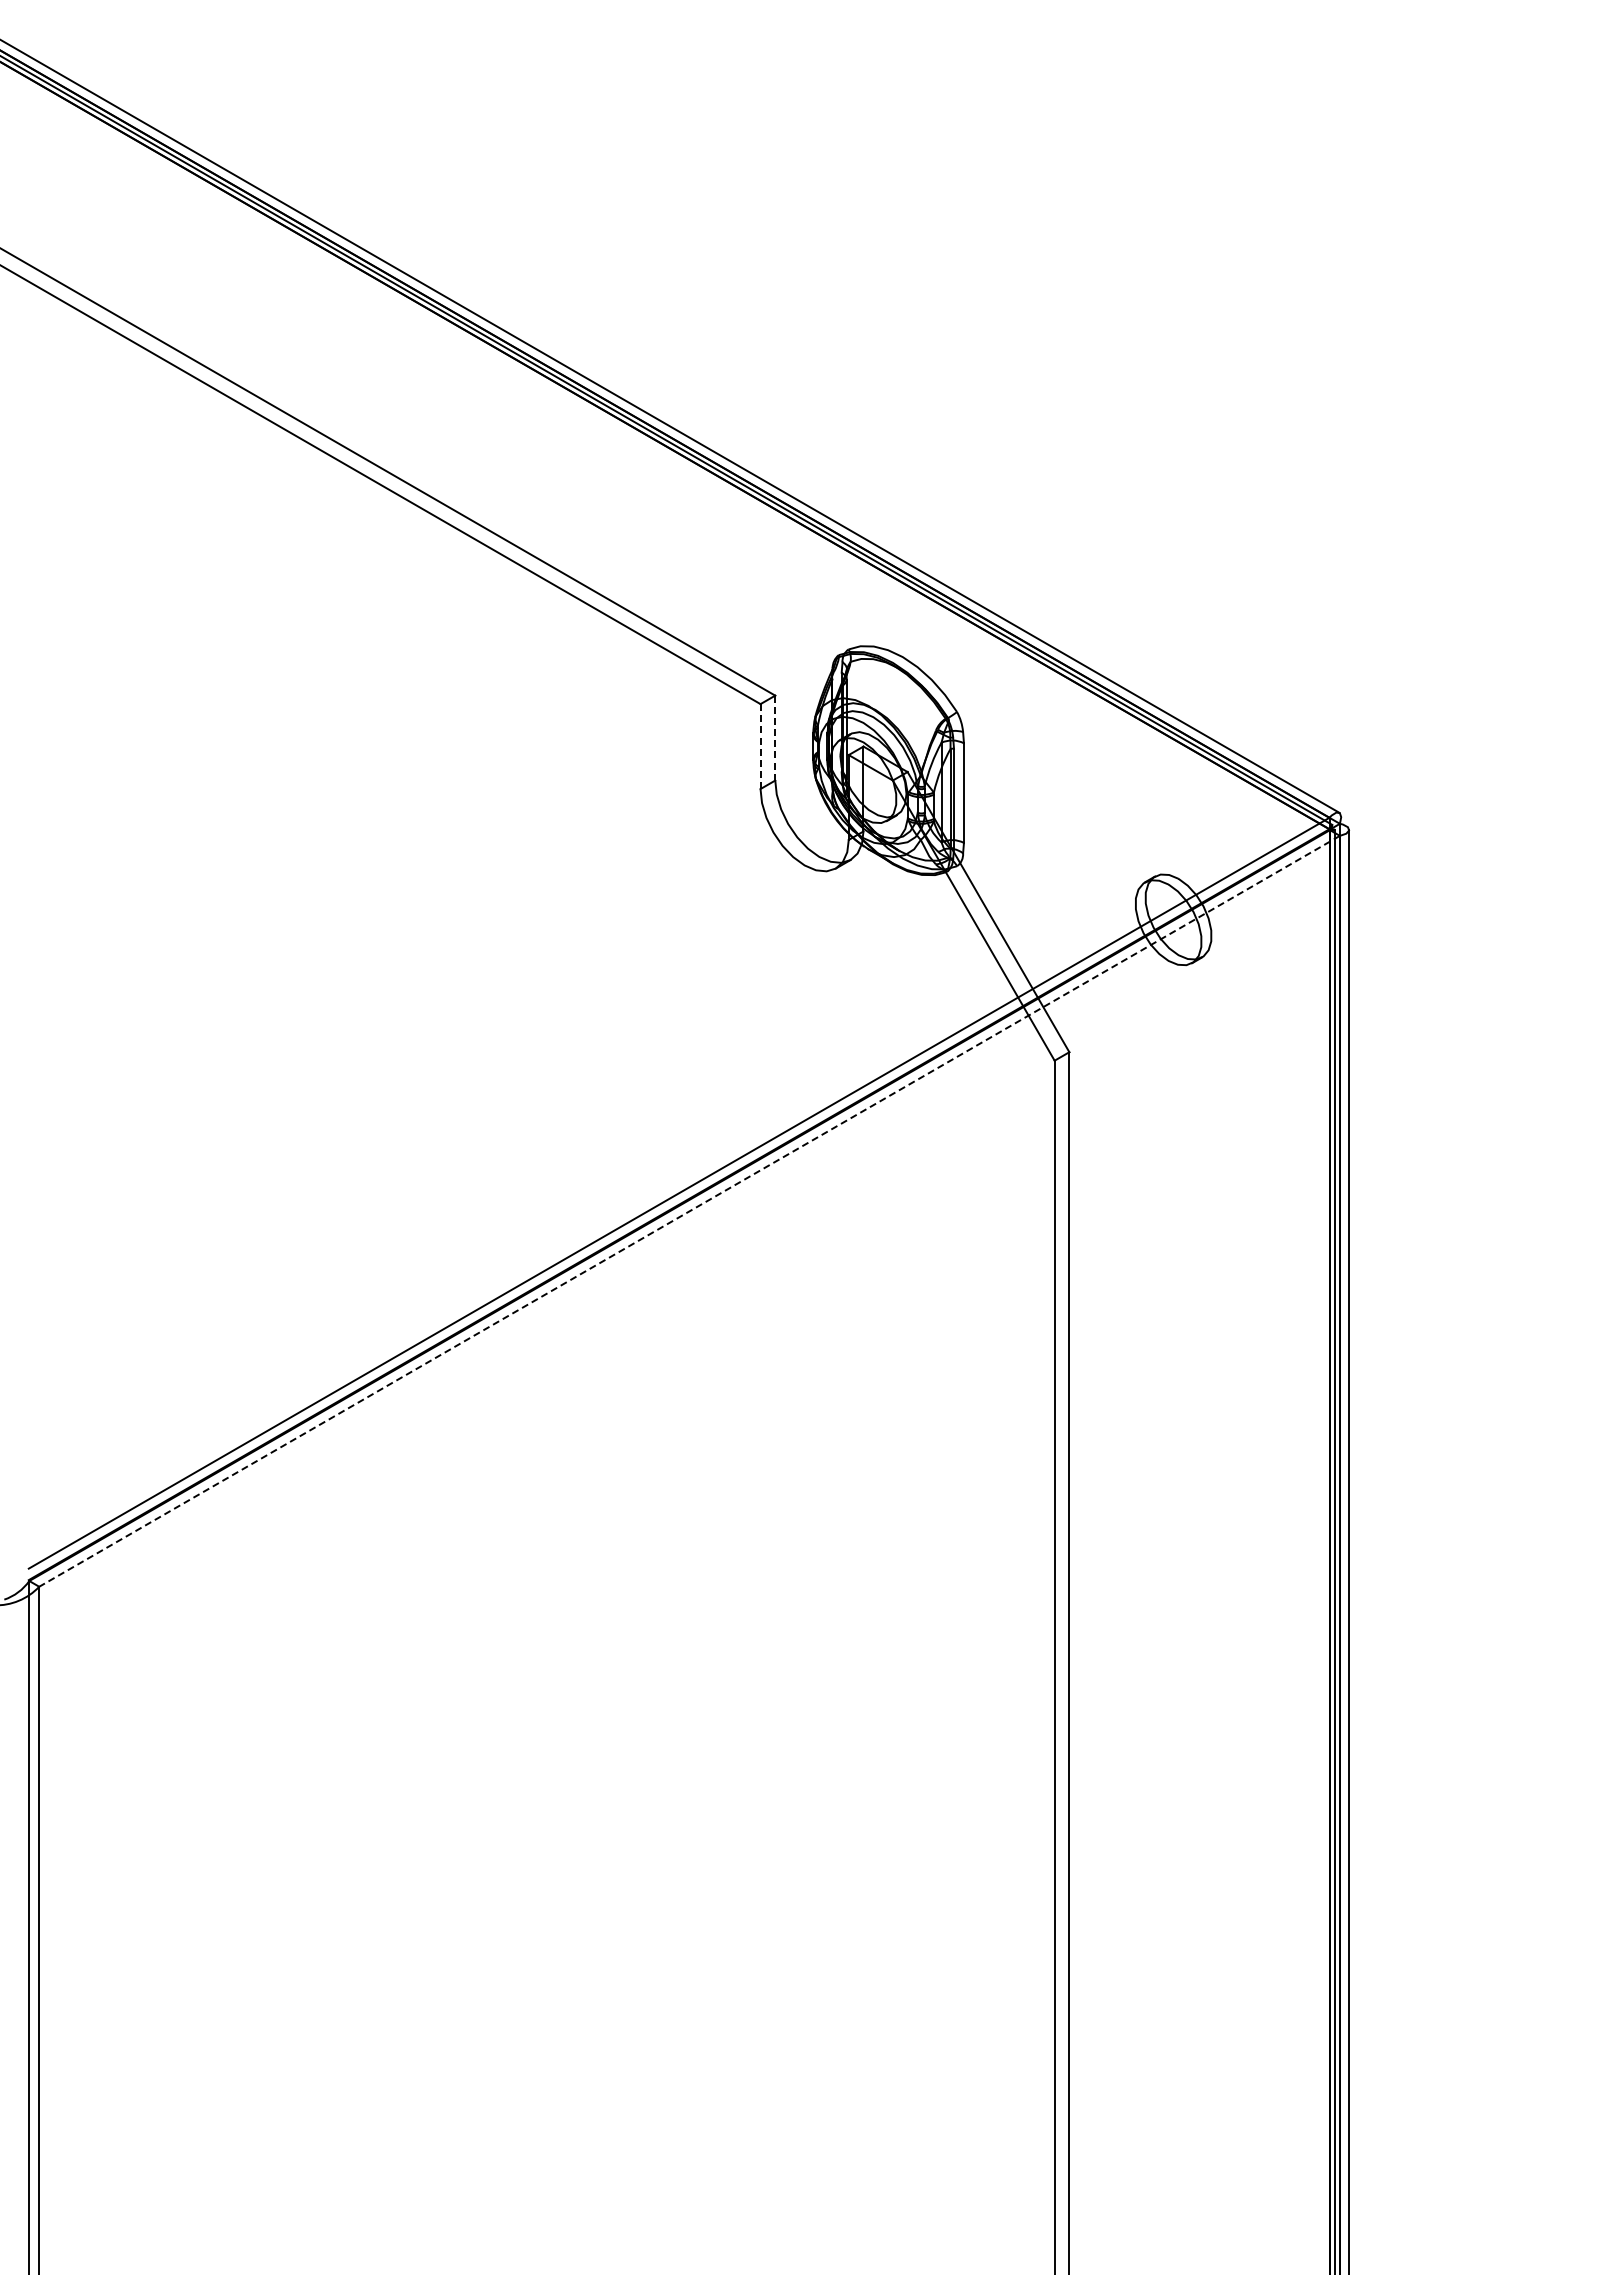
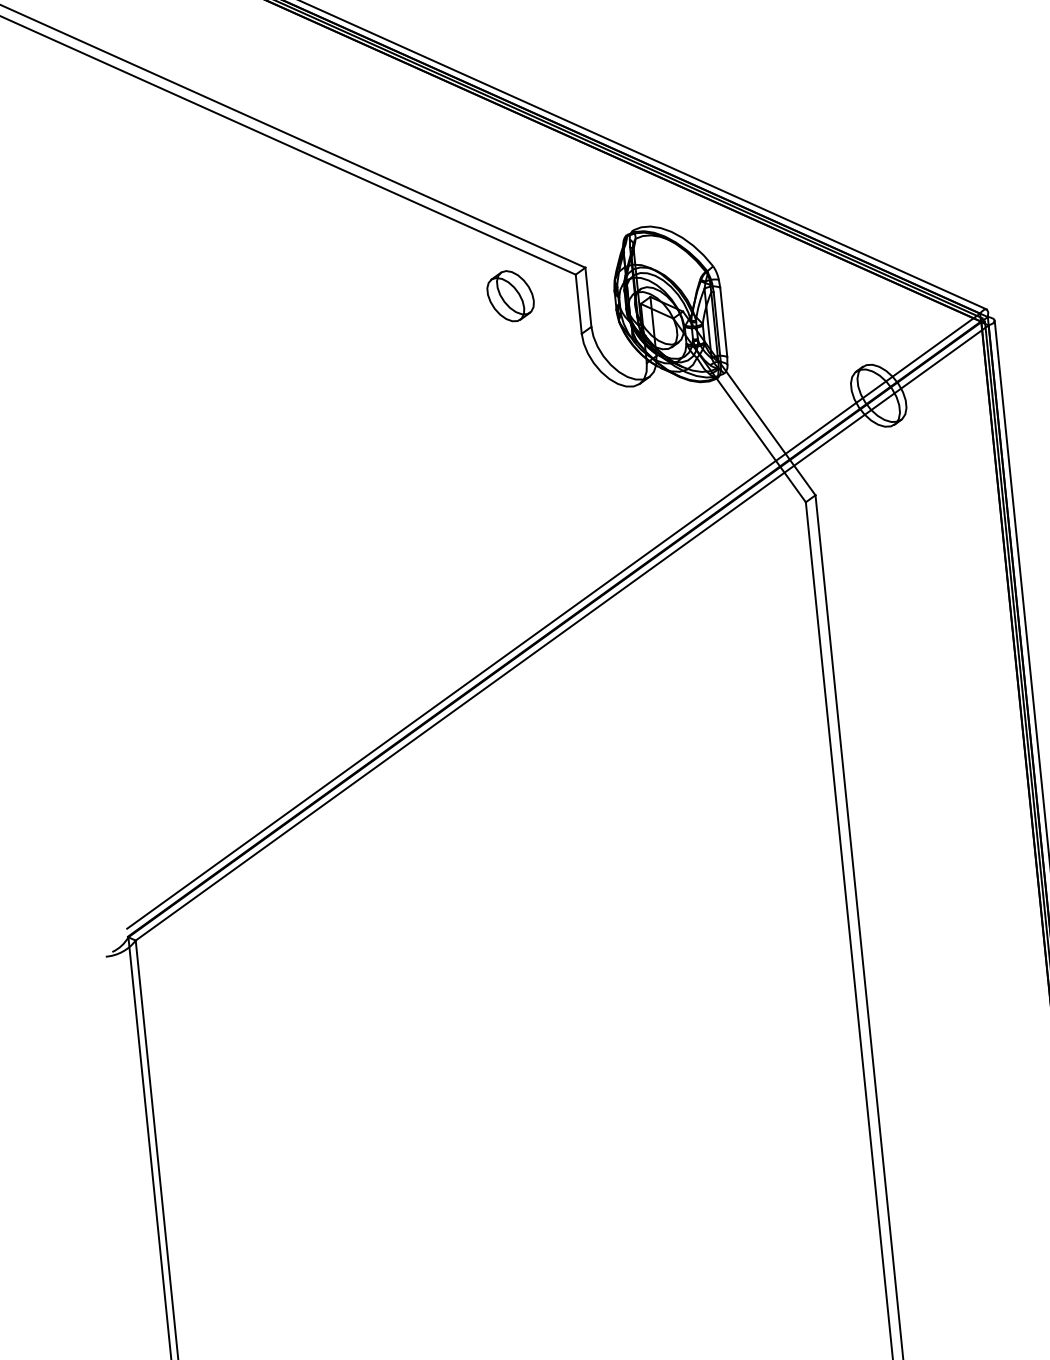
part: (665, 725) -> (511, 296), added
line: (775, 738) -> (588, 297), dashed -> solid
line: (760, 747) -> (578, 304), dashed -> solid
line: (689, 1211) -> (562, 633), dashed -> solid

